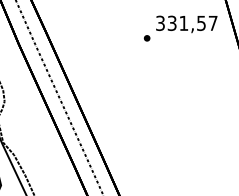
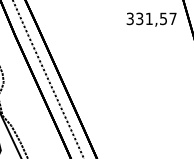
part: (146, 38) -> (118, 31), removed

